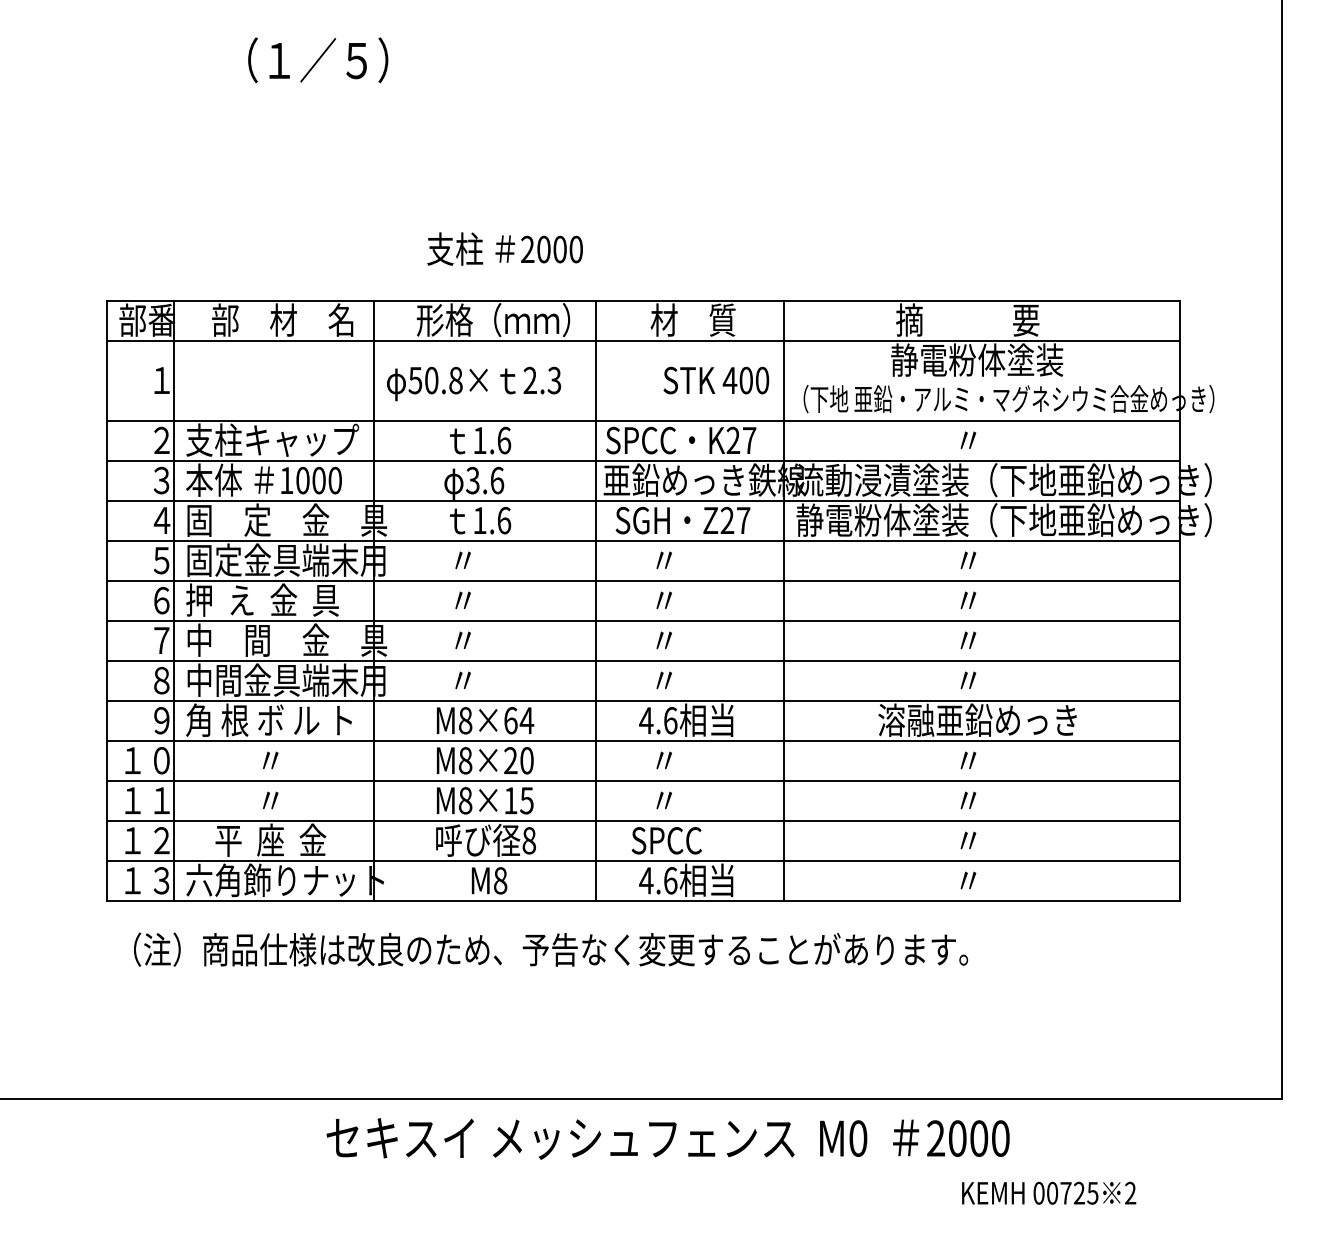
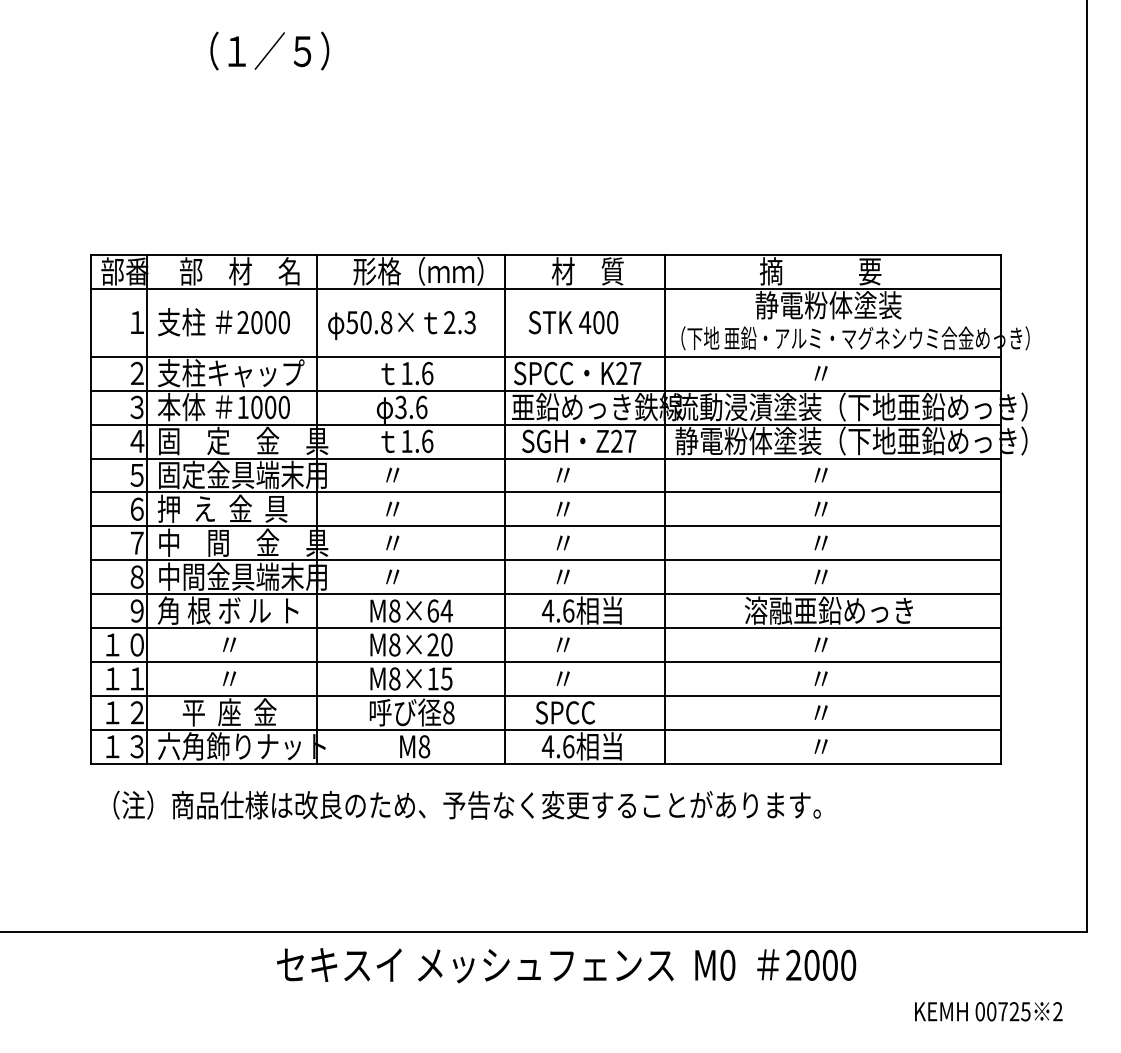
text: (504, 248) -> (223, 321), moved
text: (716, 380) -> (573, 322), moved
text: (1049, 1192) -> (989, 1011), moved

